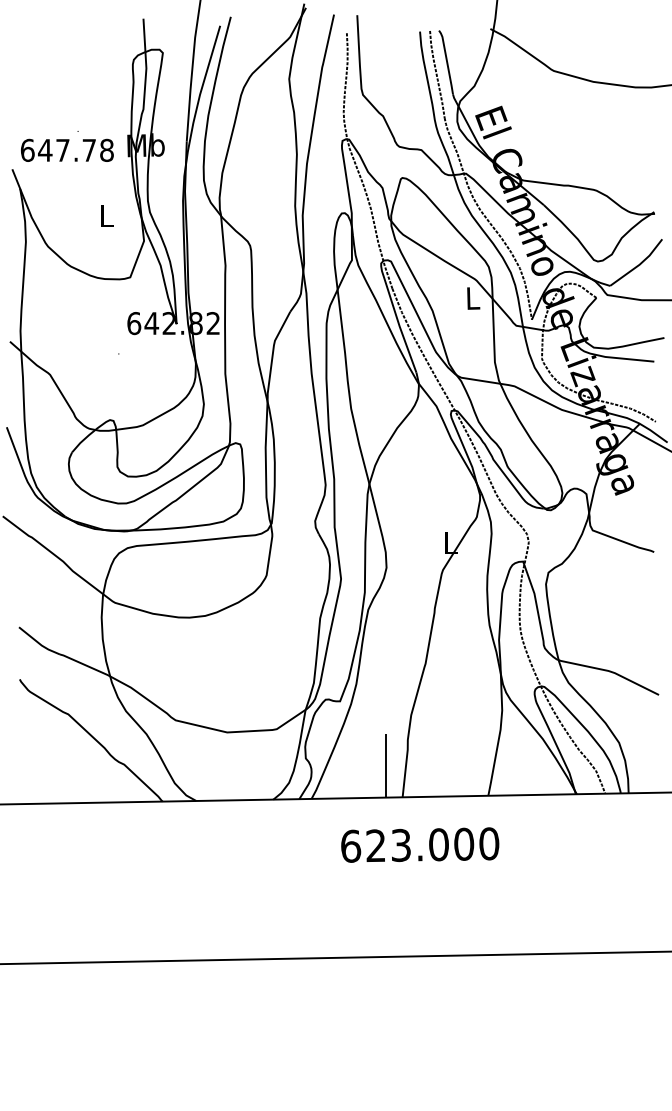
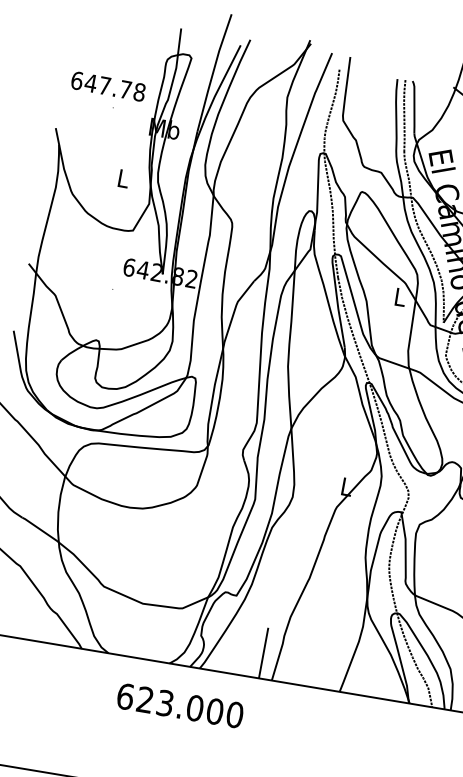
text: (67, 149) -> (108, 85), moved
text: (420, 844) -> (180, 705), moved

